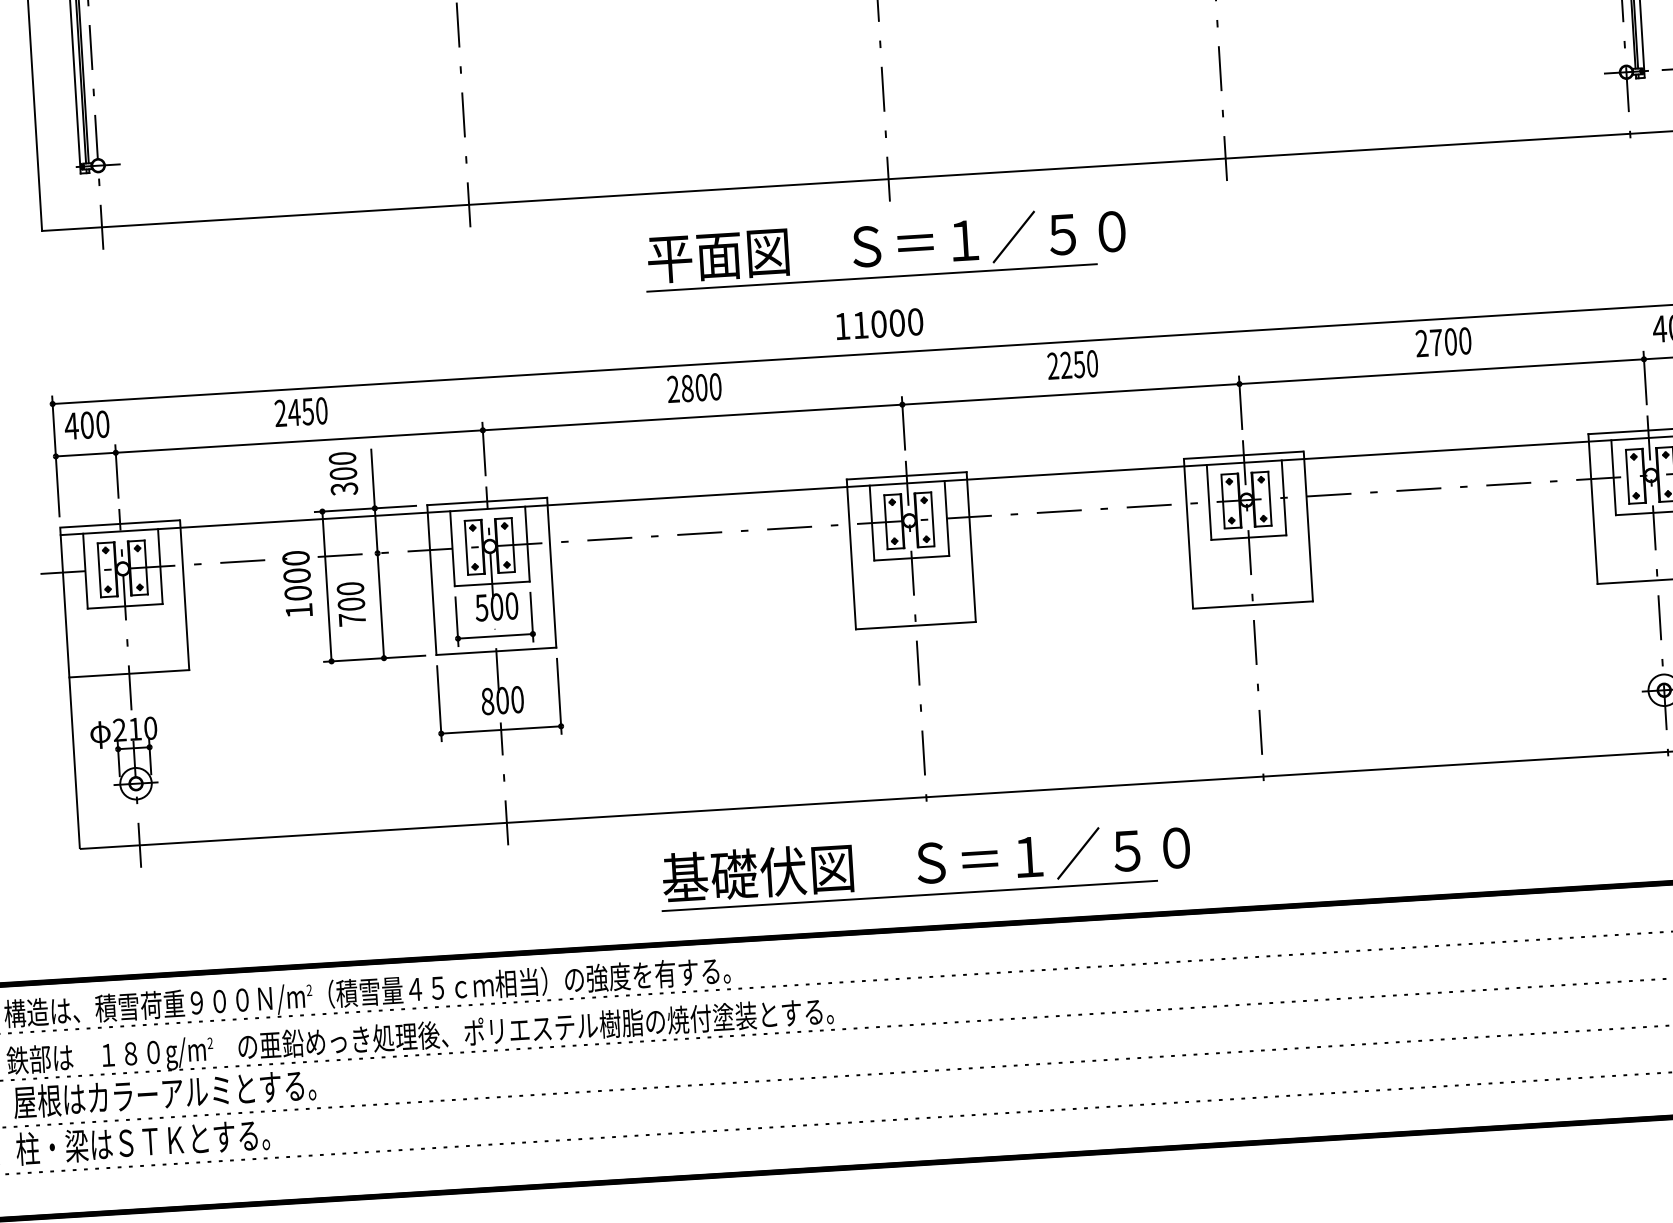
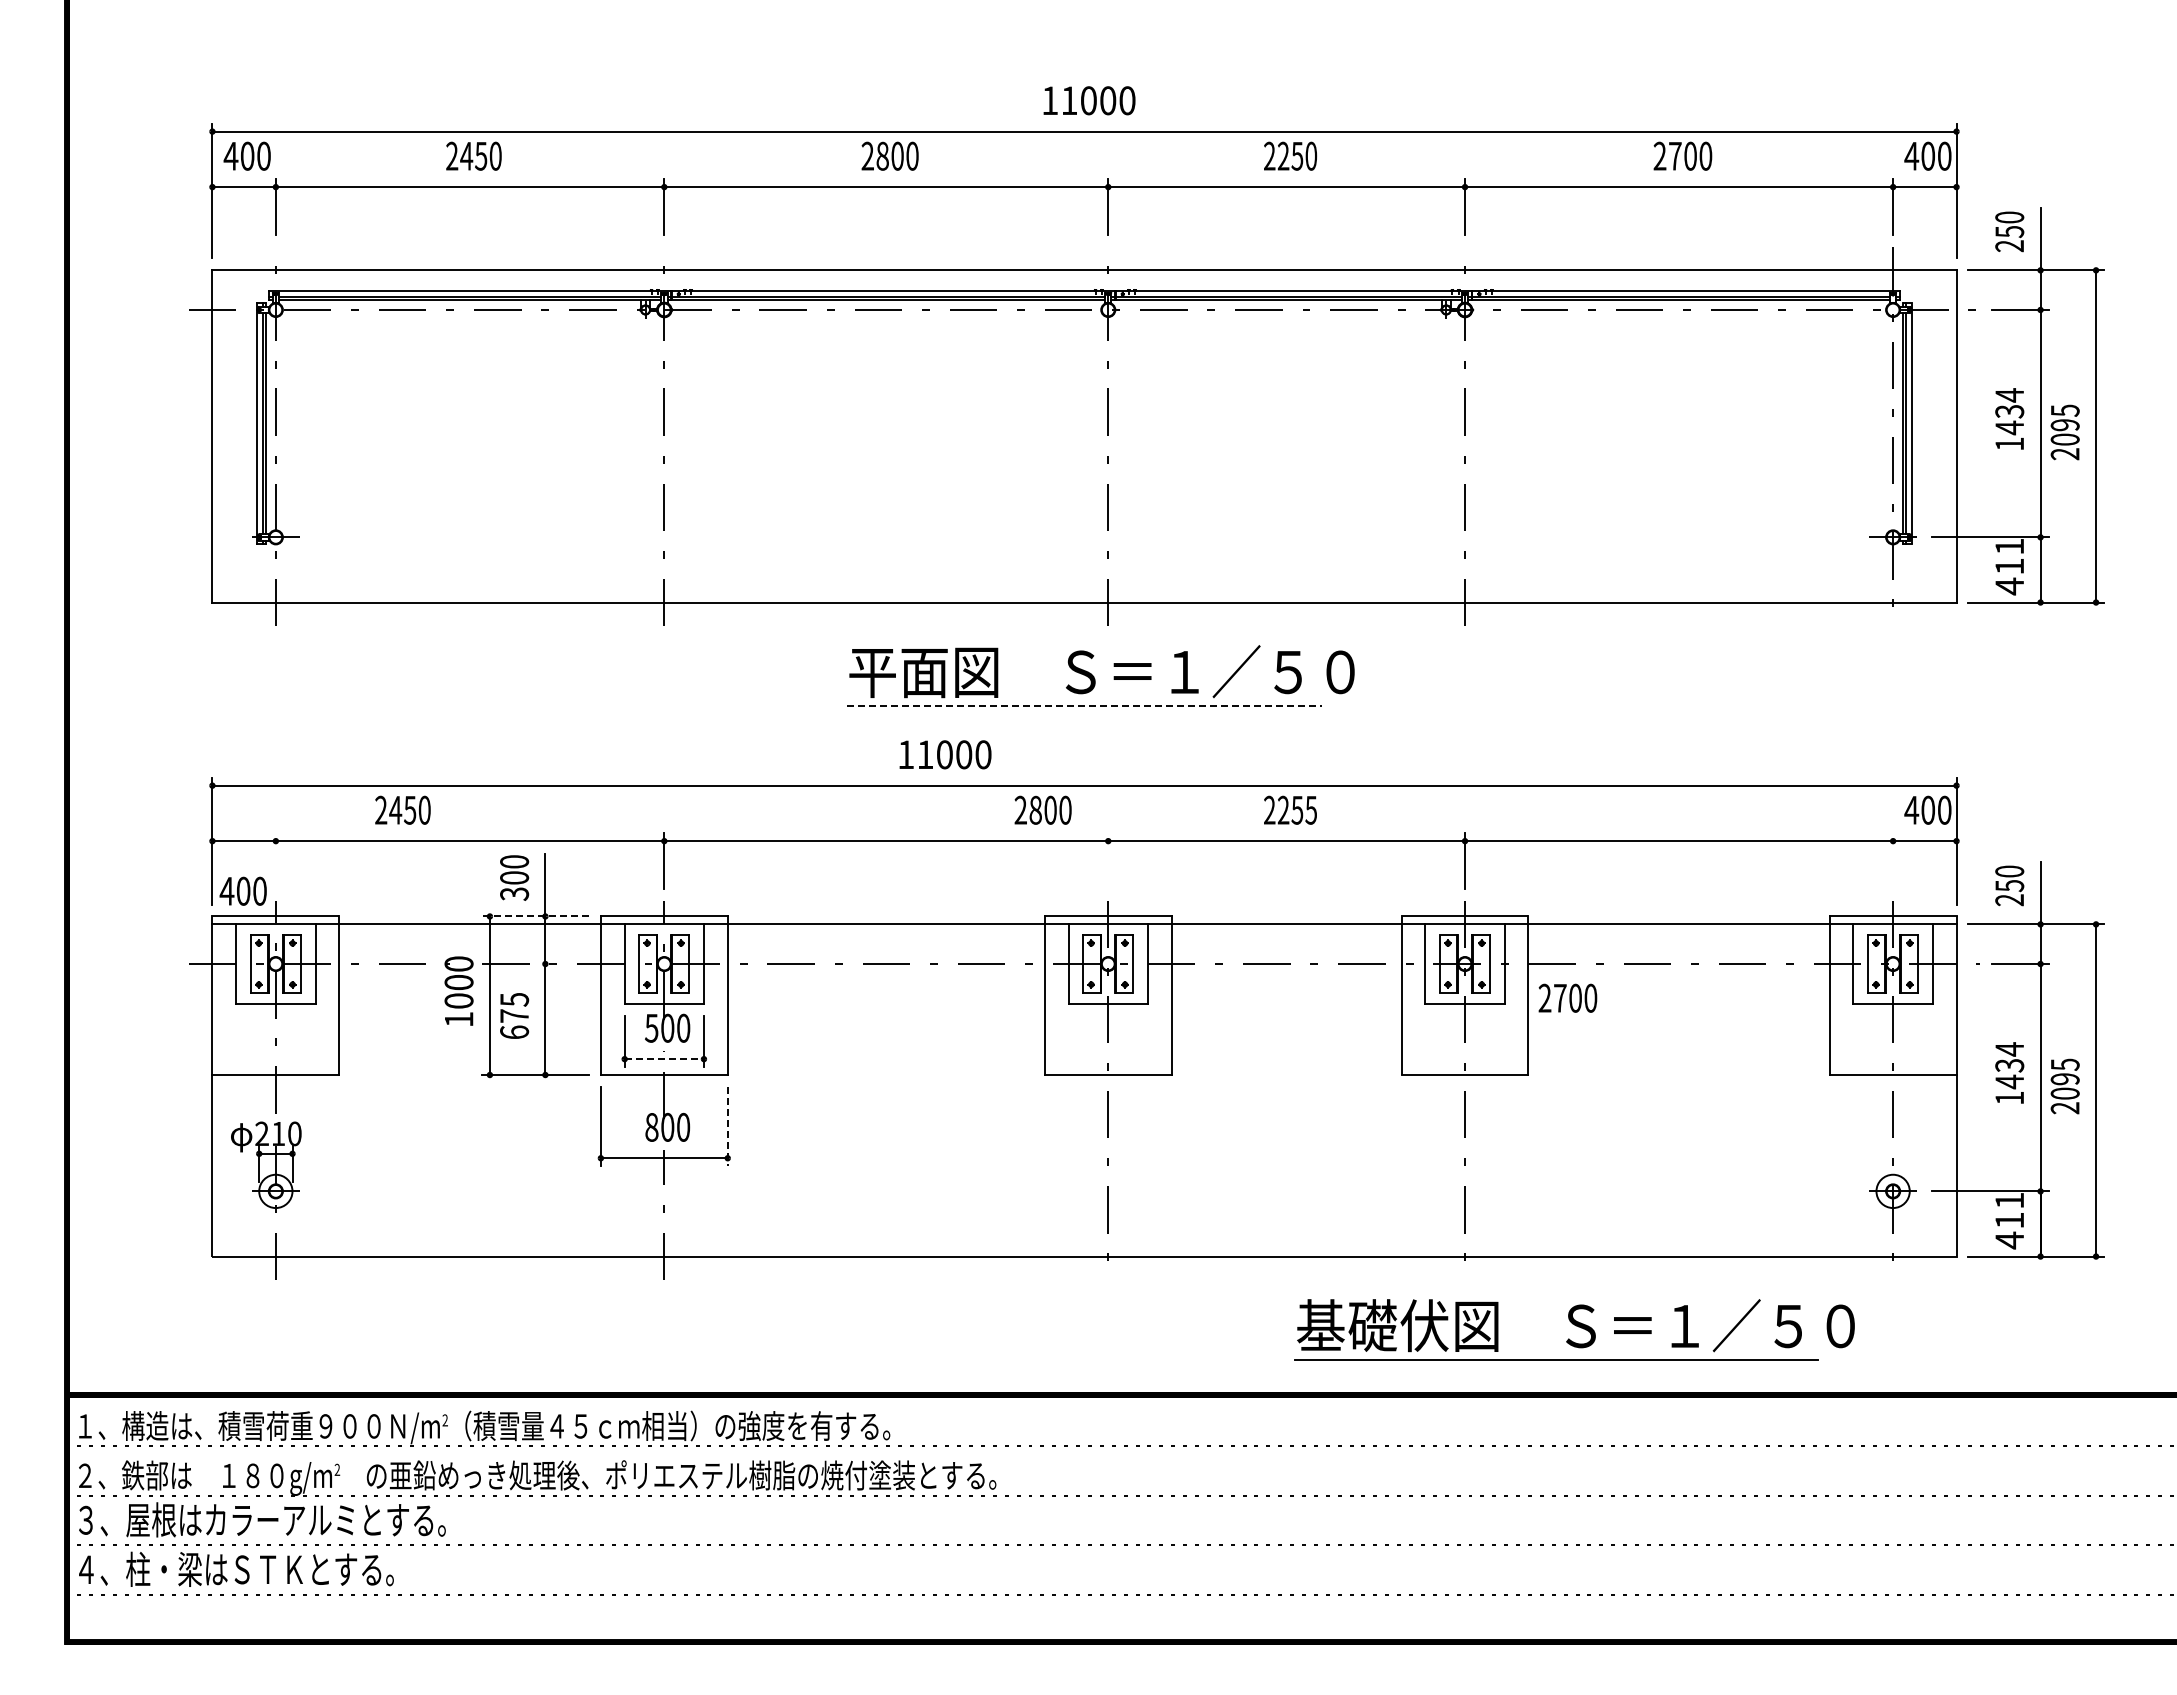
line: (872, 277) -> (1084, 705), solid -> dashed
text: (879, 323) -> (945, 754), moved
text: (1443, 341) -> (1567, 997), moved
text: (1092, 363) -> (1311, 809), 2250 -> 2255
line: (1645, 377) -> (1893, 860), removed
text: (693, 387) -> (1042, 809), moved
text: (300, 411) -> (402, 809), moved
line: (903, 422) -> (1108, 860), removed
text: (86, 424) -> (242, 890), moved
line: (116, 471) -> (275, 860), removed
line: (365, 508) -> (535, 916), solid -> dashed
text: (351, 604) -> (514, 1016), 700 -> 675
line: (495, 636) -> (664, 1059), solid -> dashed
line: (559, 696) -> (727, 1126), solid -> dashed
part: (925, 866) -> (1574, 1329), moved

